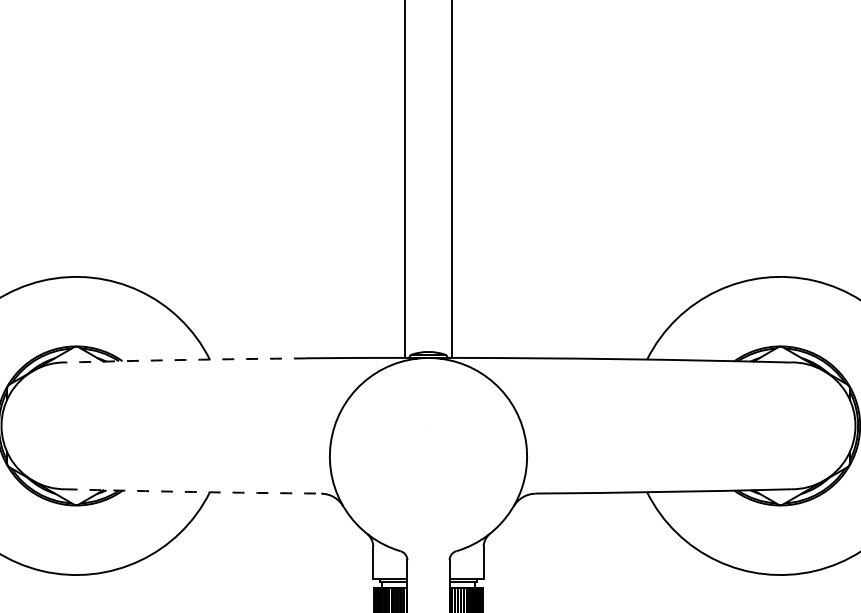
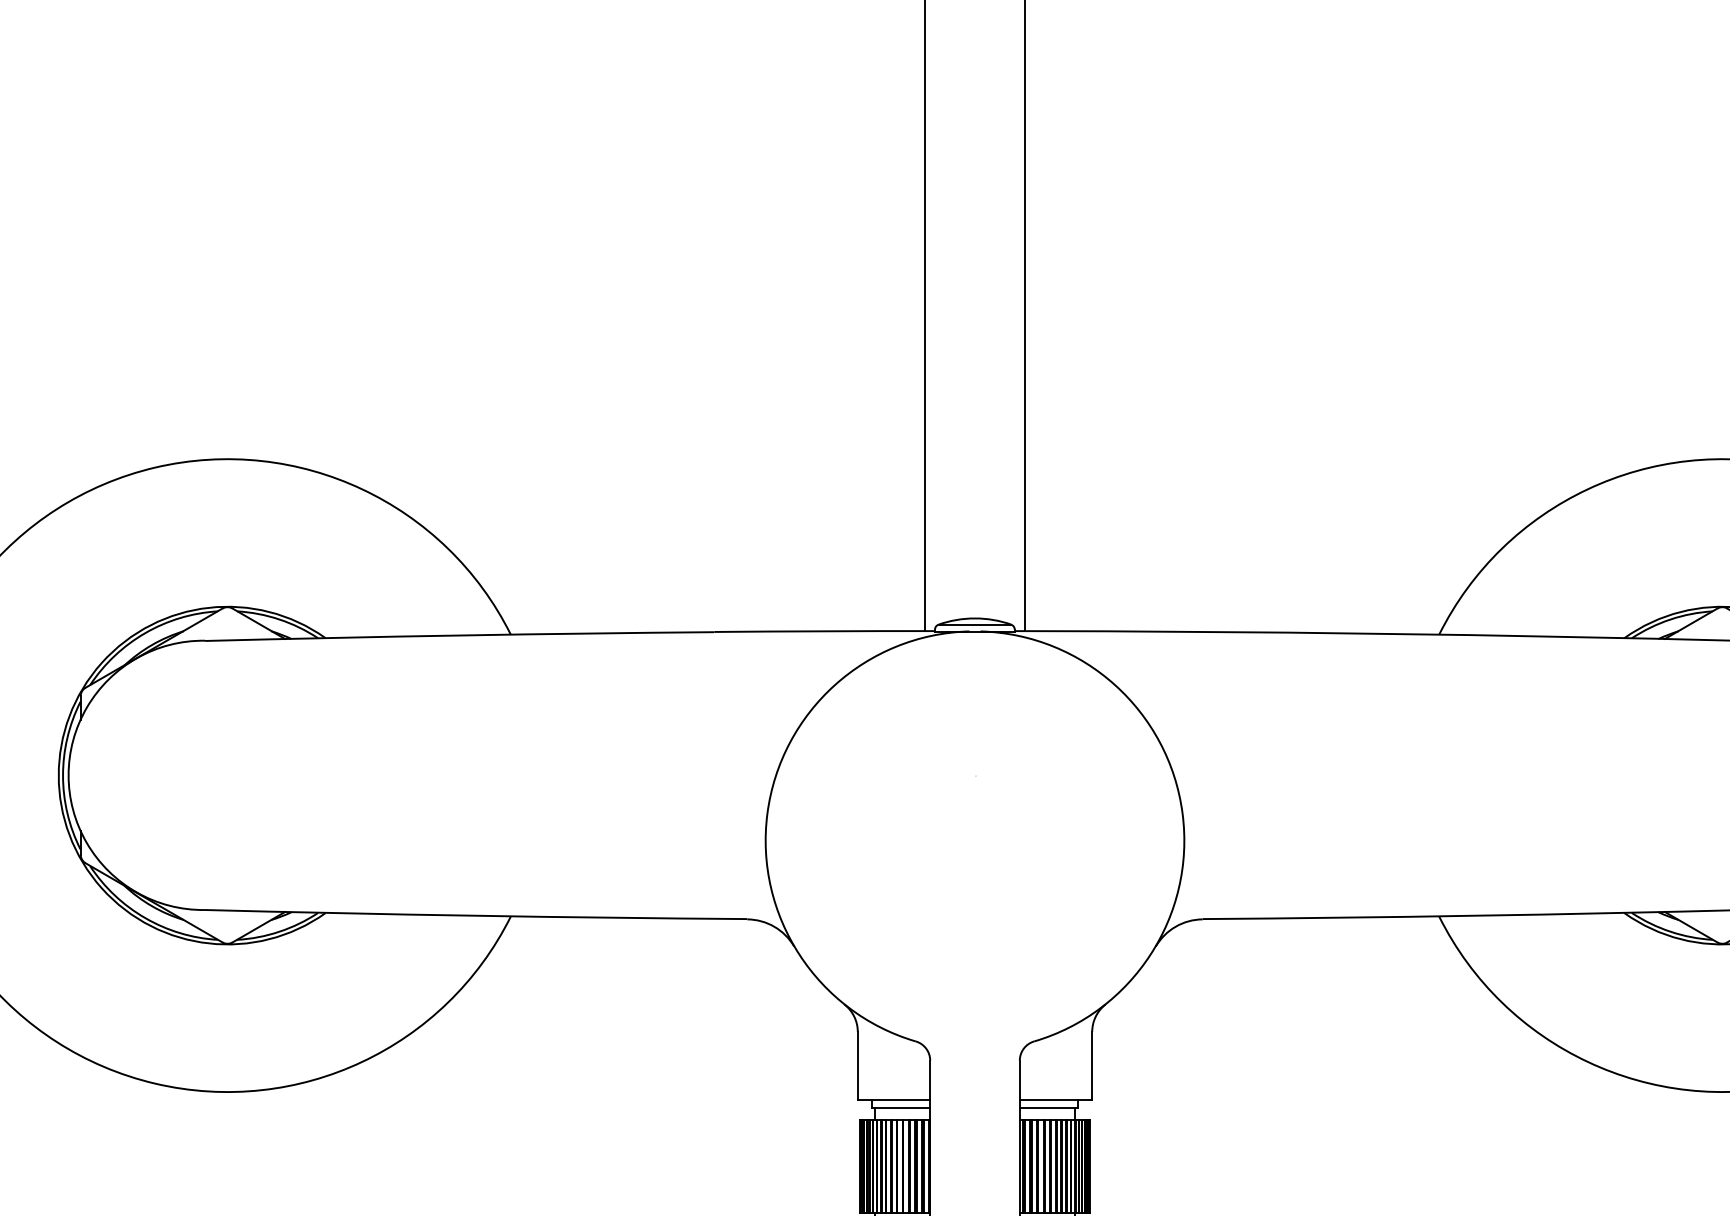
arc: (185, 359) -> (459, 634), dashed -> solid
arc: (193, 492) -> (476, 916), dashed -> solid

